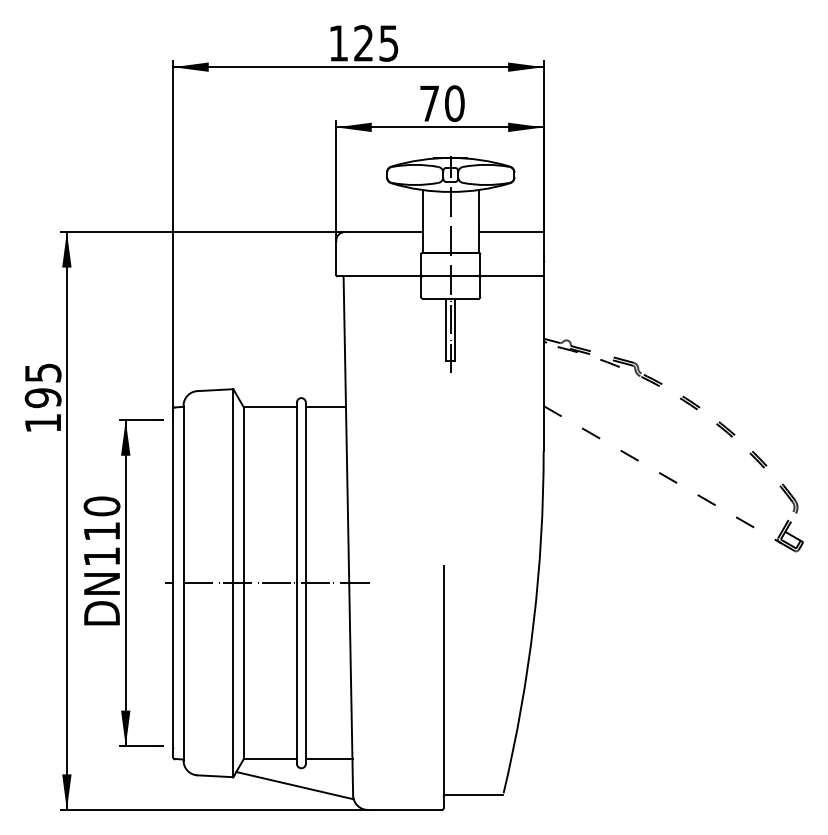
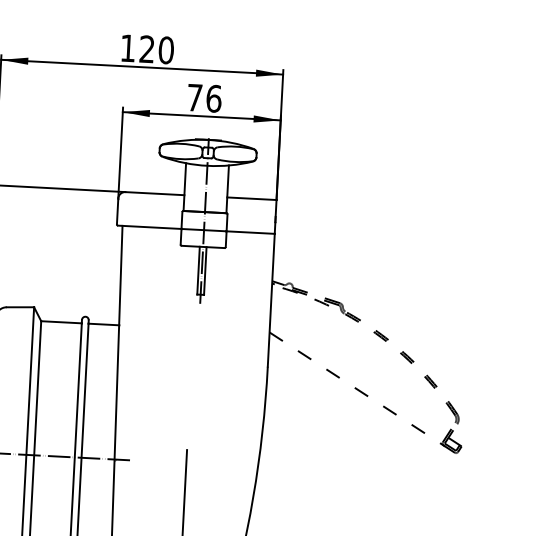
text: (388, 43) -> (165, 50), 125 -> 120
text: (454, 103) -> (213, 98), 70 -> 76

